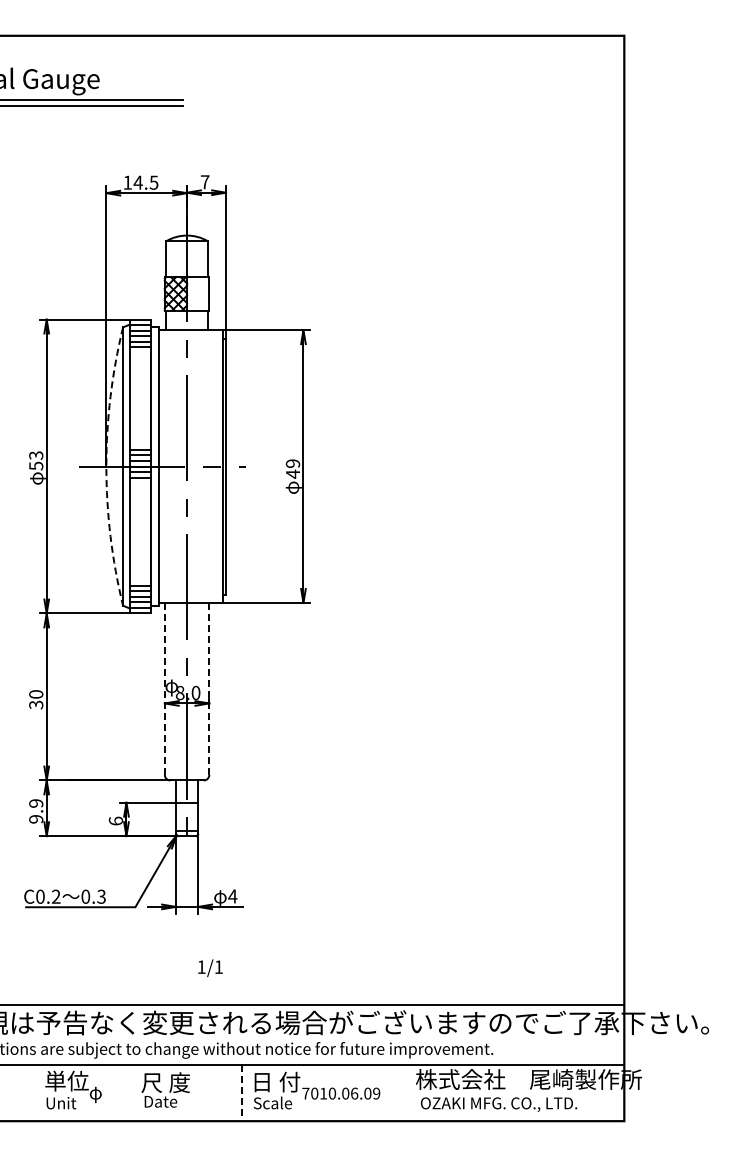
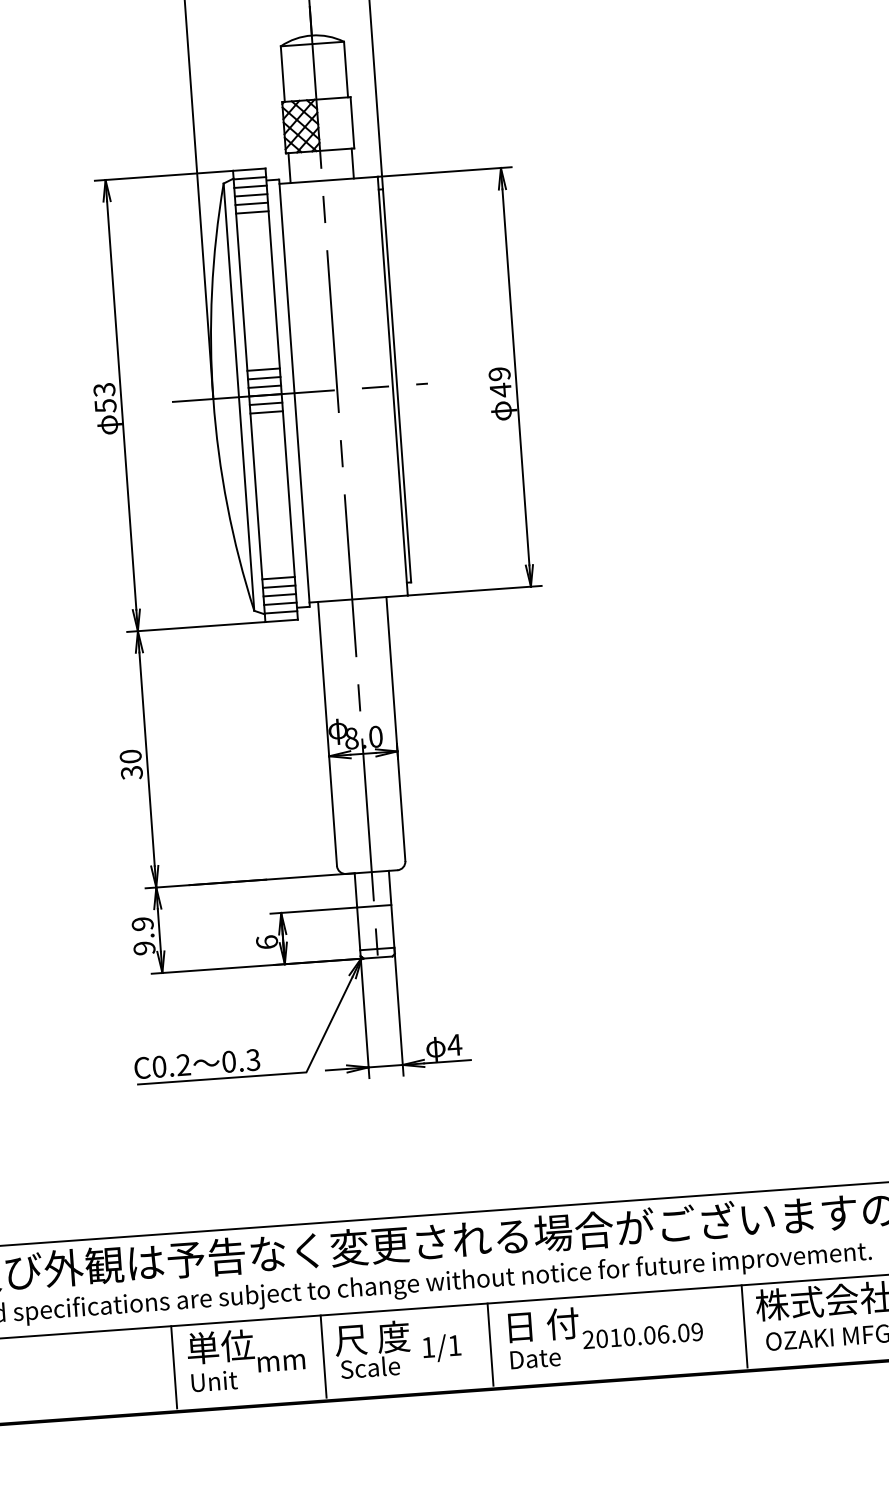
arc: (106, 466) -> (213, 398), dashed -> solid
line: (164, 688) -> (326, 733), dashed -> solid
line: (209, 688) -> (396, 728), dashed -> solid
text: (210, 968) -> (442, 1348), moved
line: (36, 1091) -> (174, 1366), added
line: (133, 1091) -> (323, 1355), added
line: (407, 1091) -> (744, 1325), added
line: (242, 1092) -> (491, 1345), dashed -> solid
text: (305, 1093) -> (588, 1339), 7010.06.09 -> 2010.06.09
text: (105, 1094) -> (281, 1363), φ -> mm
text: (163, 1101) -> (370, 1367), Date -> Scale
text: (272, 1102) -> (538, 1357), Scale -> Date

